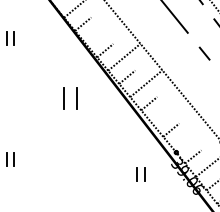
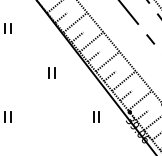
line: (102, 30) -> (75, 22), added
part: (70, 99) -> (51, 73), size x0.62
line: (168, 109) -> (124, 80), added
line: (190, 136) -> (140, 100), added
part: (140, 174) -> (96, 117), moved

